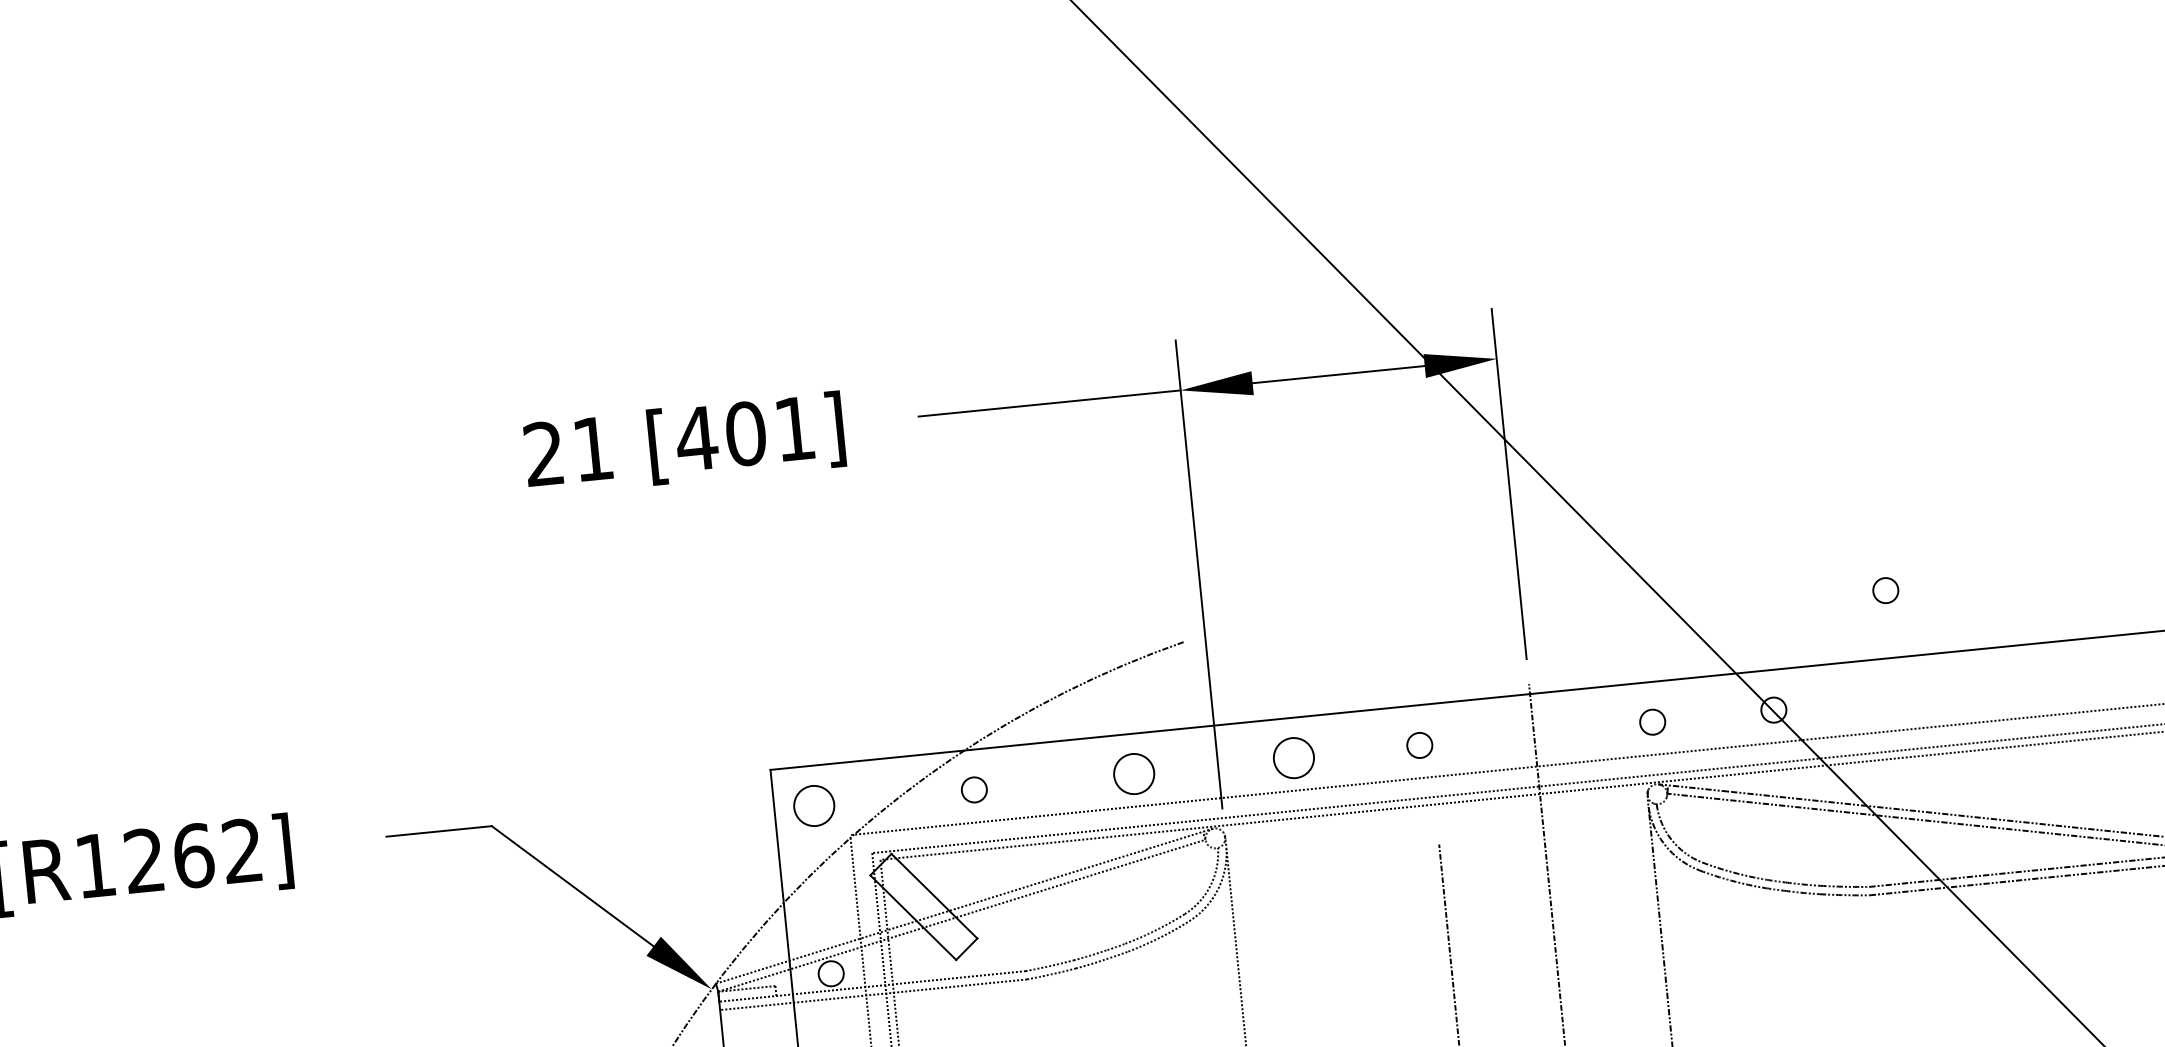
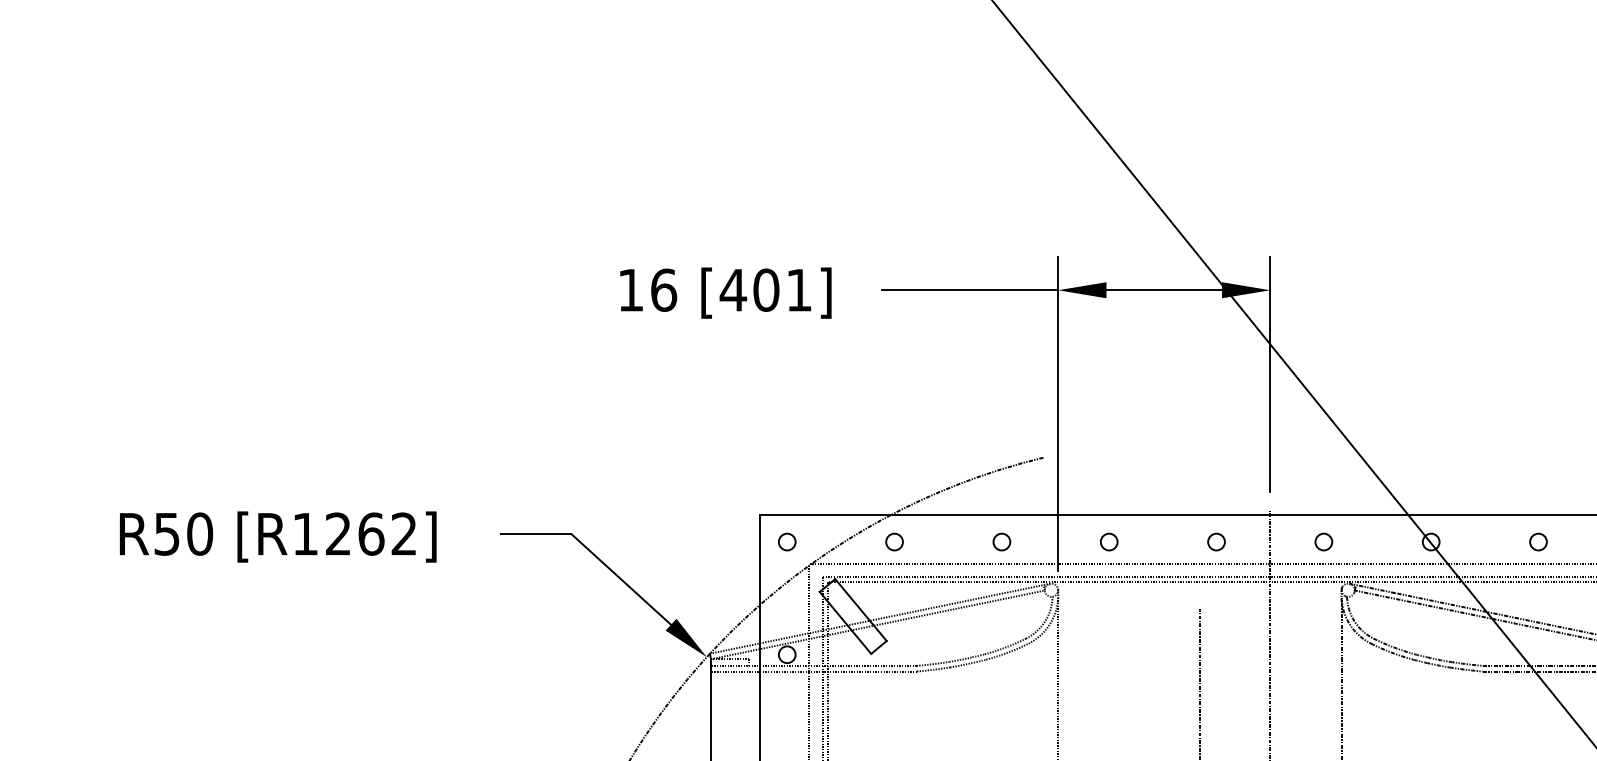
text: (568, 450) -> (647, 289), 21 -> 16
circle: (1885, 589) -> (1538, 541), moved
circle: (1652, 721) -> (1323, 541), moved
circle: (1419, 744) -> (1216, 541), moved
circle: (1294, 757) -> (1109, 541), size x0.62
circle: (1133, 773) -> (1001, 541), size x0.62
circle: (814, 804) -> (787, 541), size x0.62

